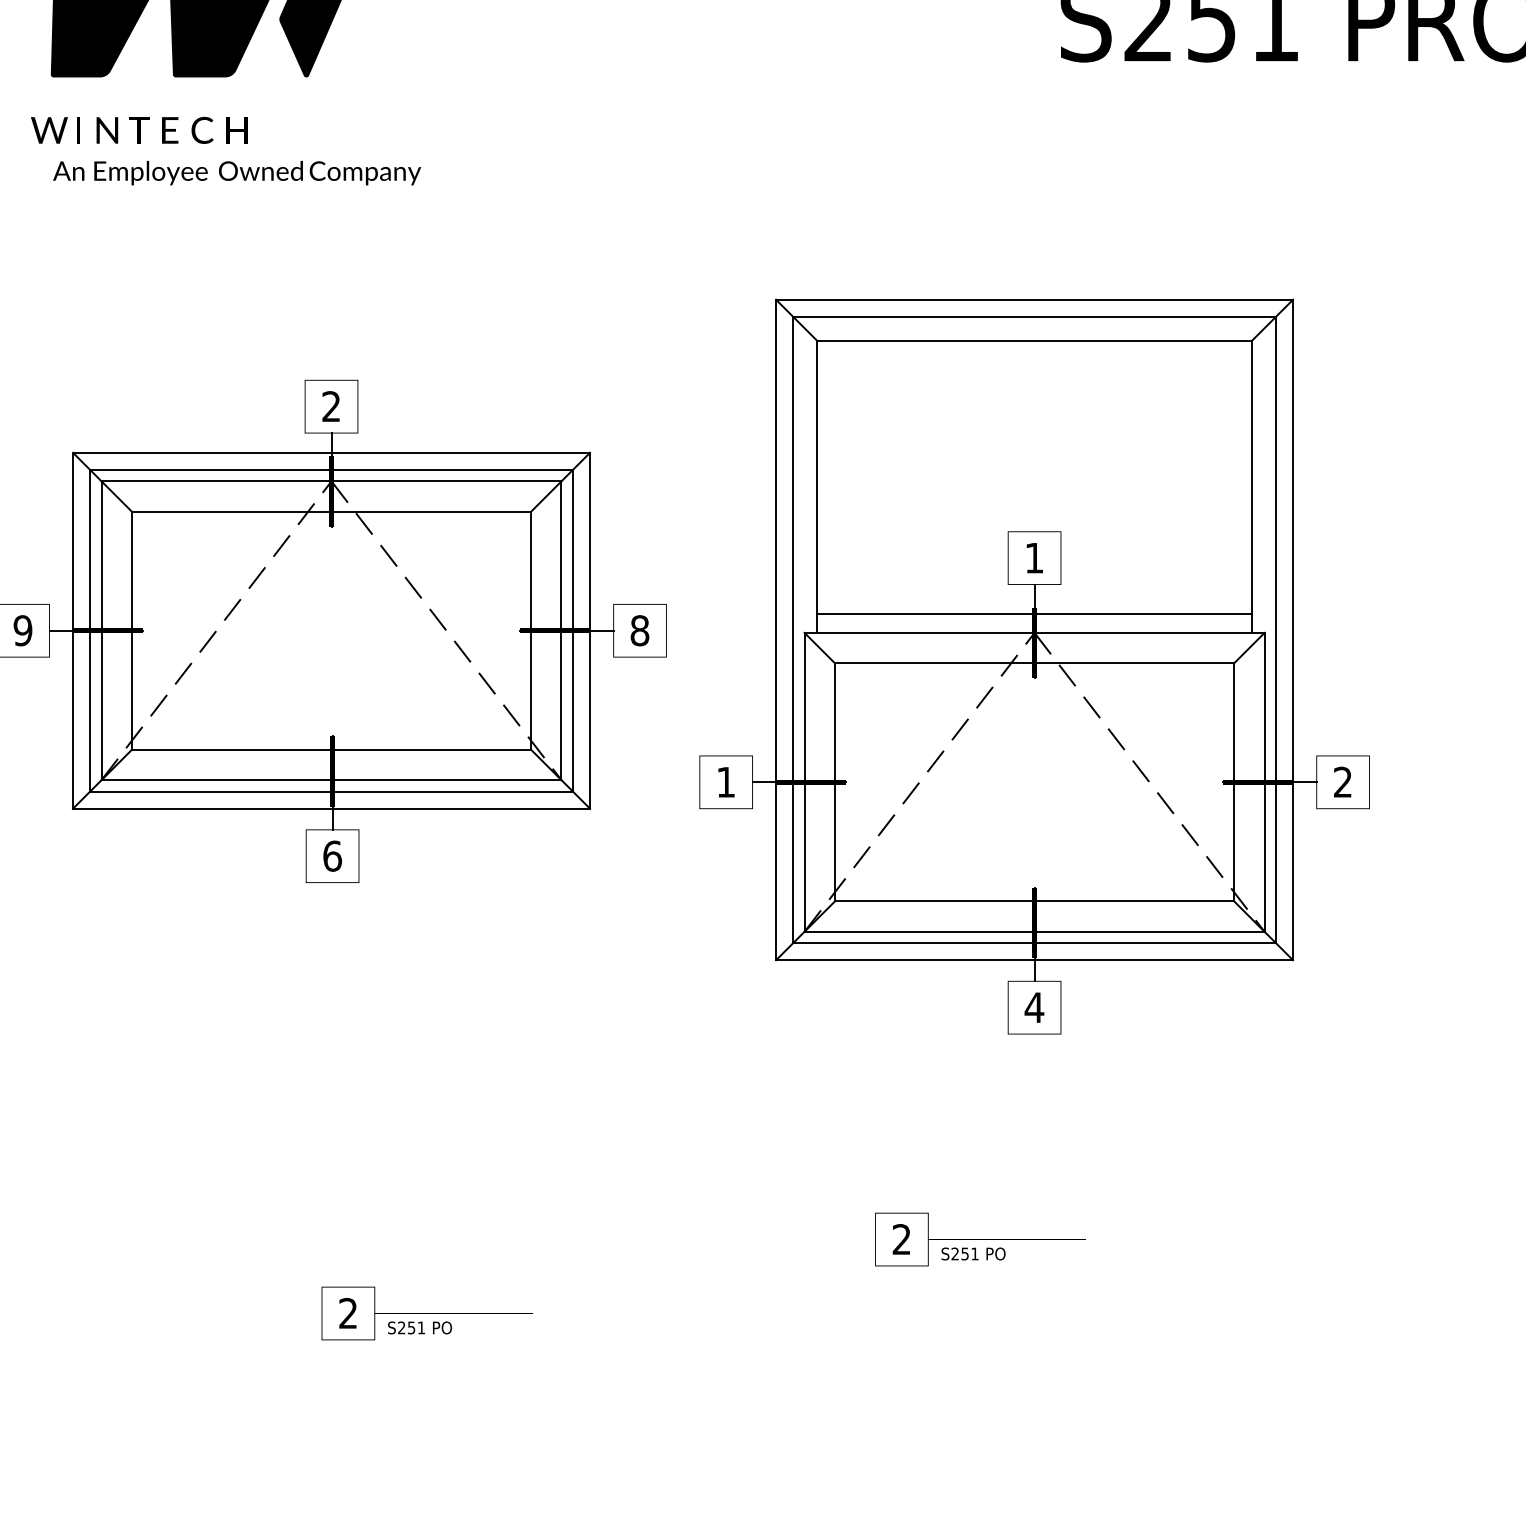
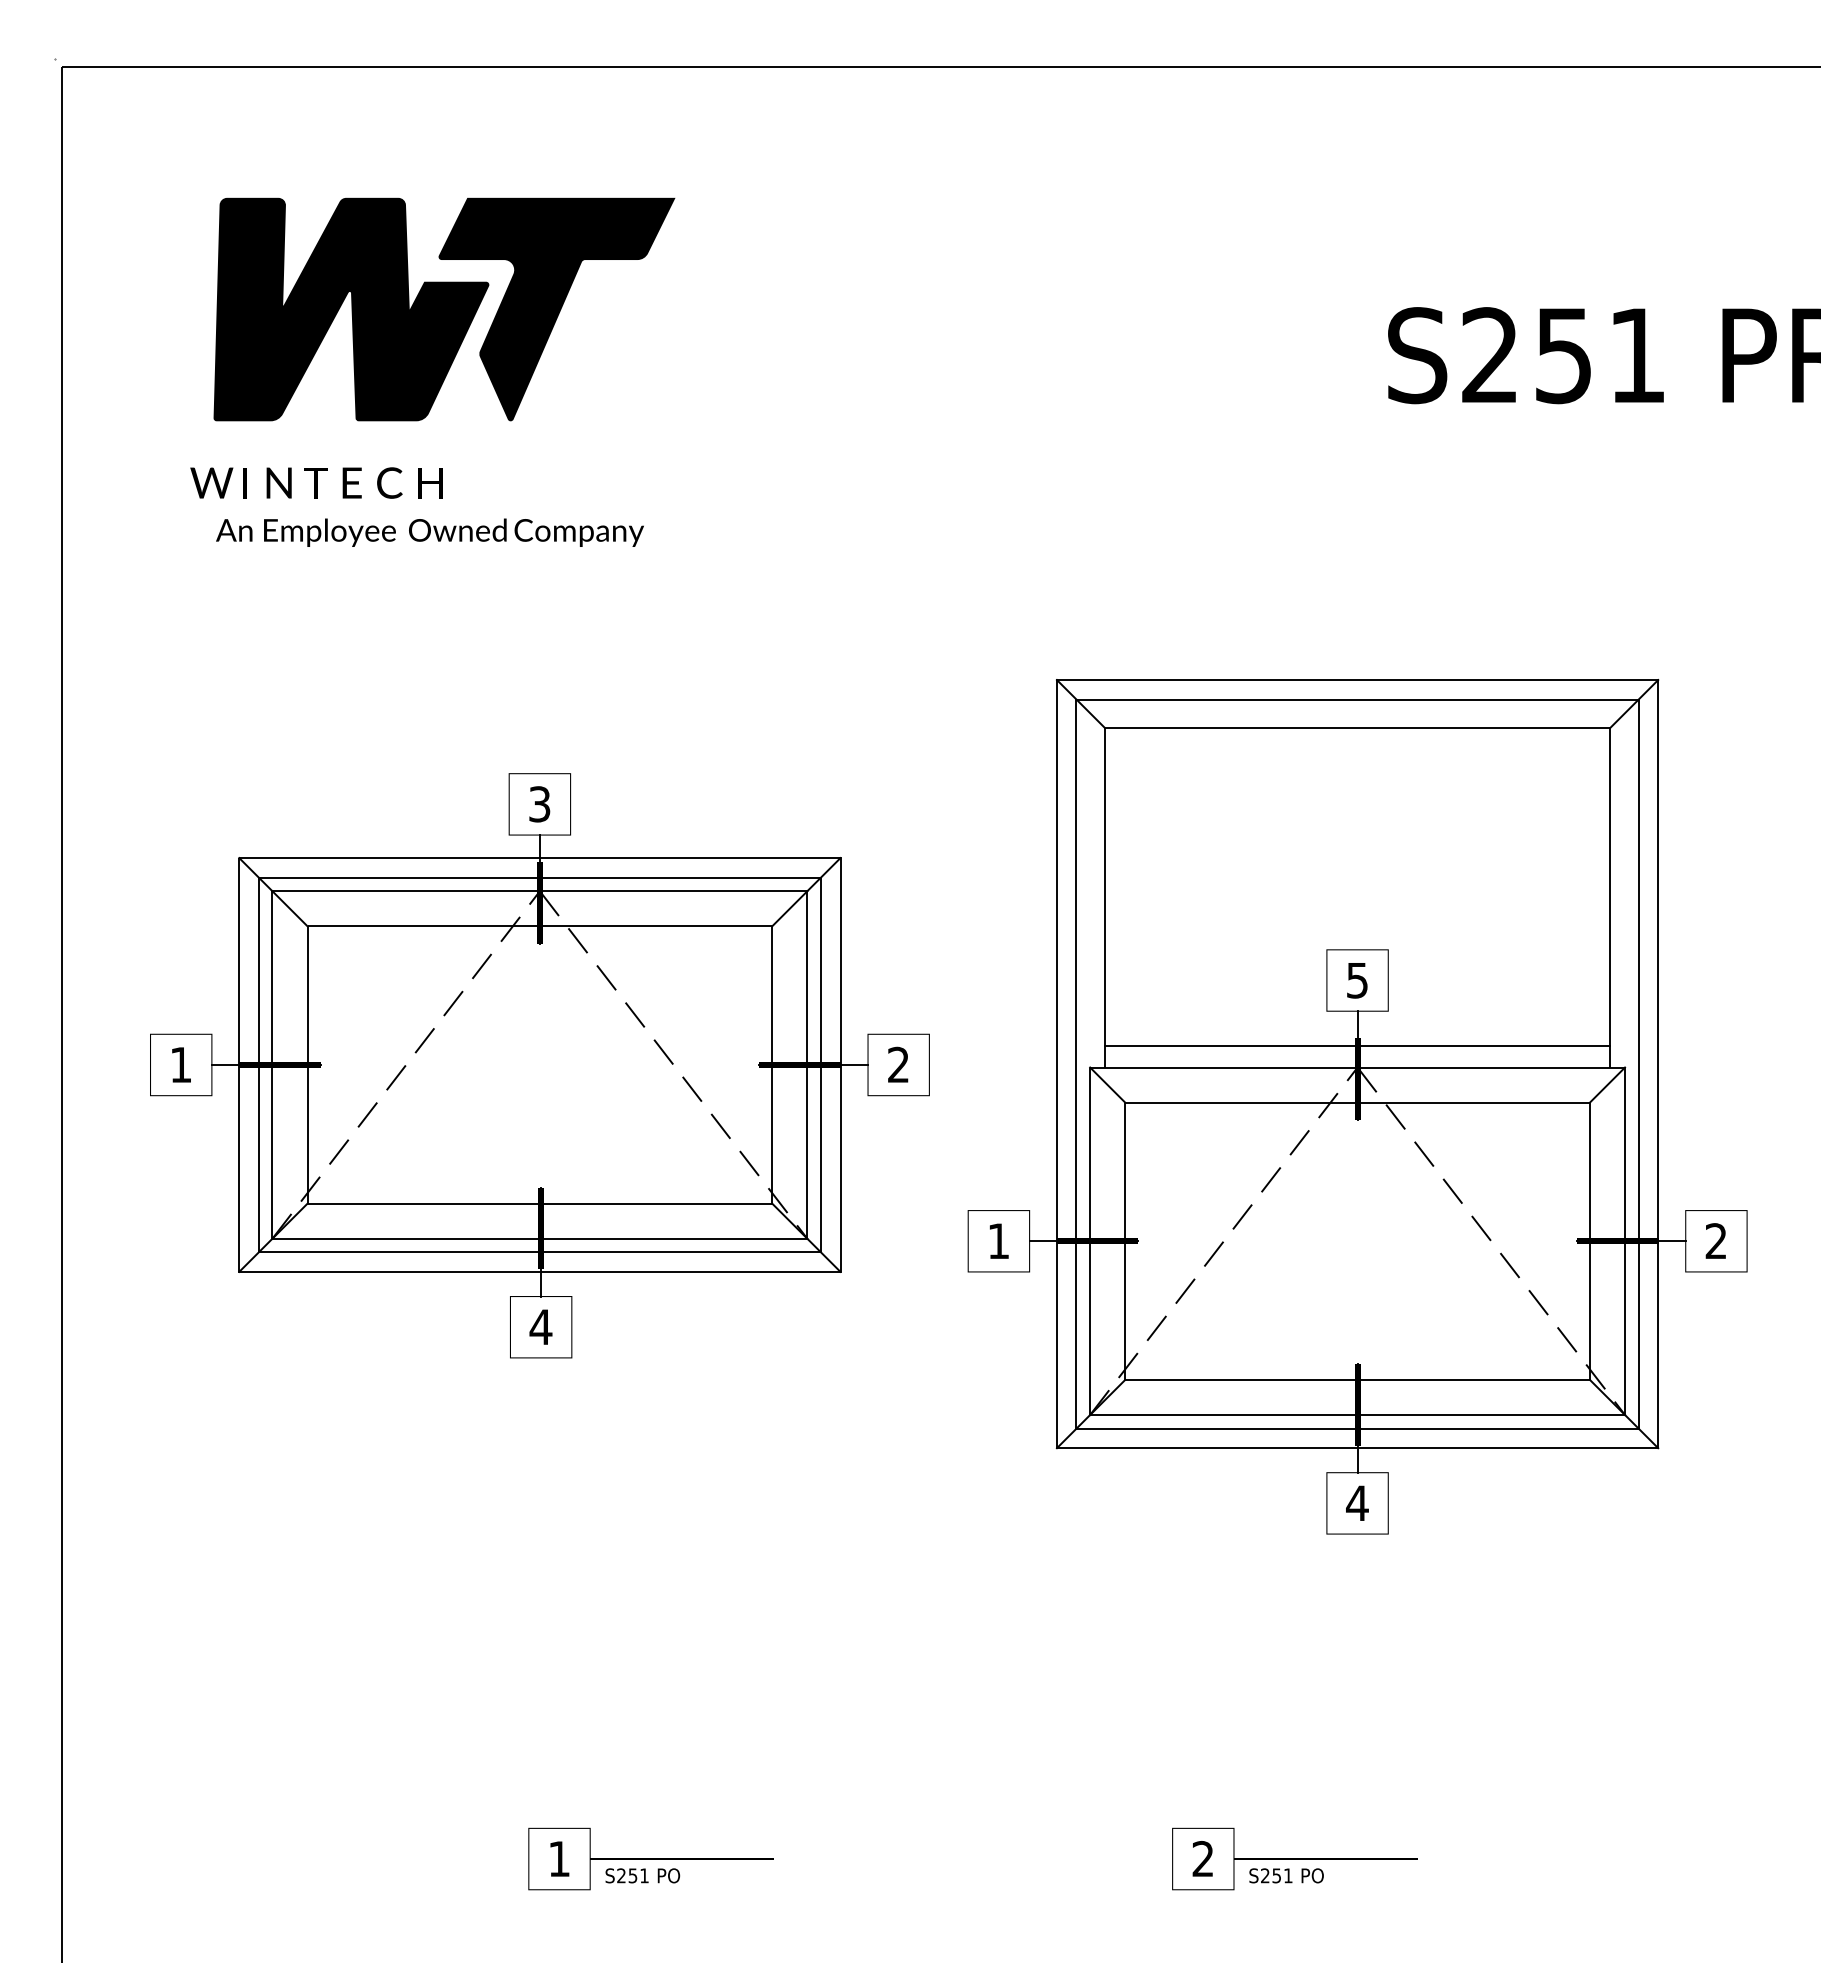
text: (331, 406) -> (539, 804), 2 -> 3
text: (1034, 558) -> (1357, 980), 1 -> 5
text: (22, 630) -> (180, 1064), 9 -> 1
text: (639, 630) -> (898, 1064), 8 -> 2
text: (332, 856) -> (540, 1327), 6 -> 4
text: (980, 1239) -> (1294, 1858), moved
text: (348, 1313) -> (559, 1858), 2 -> 1

